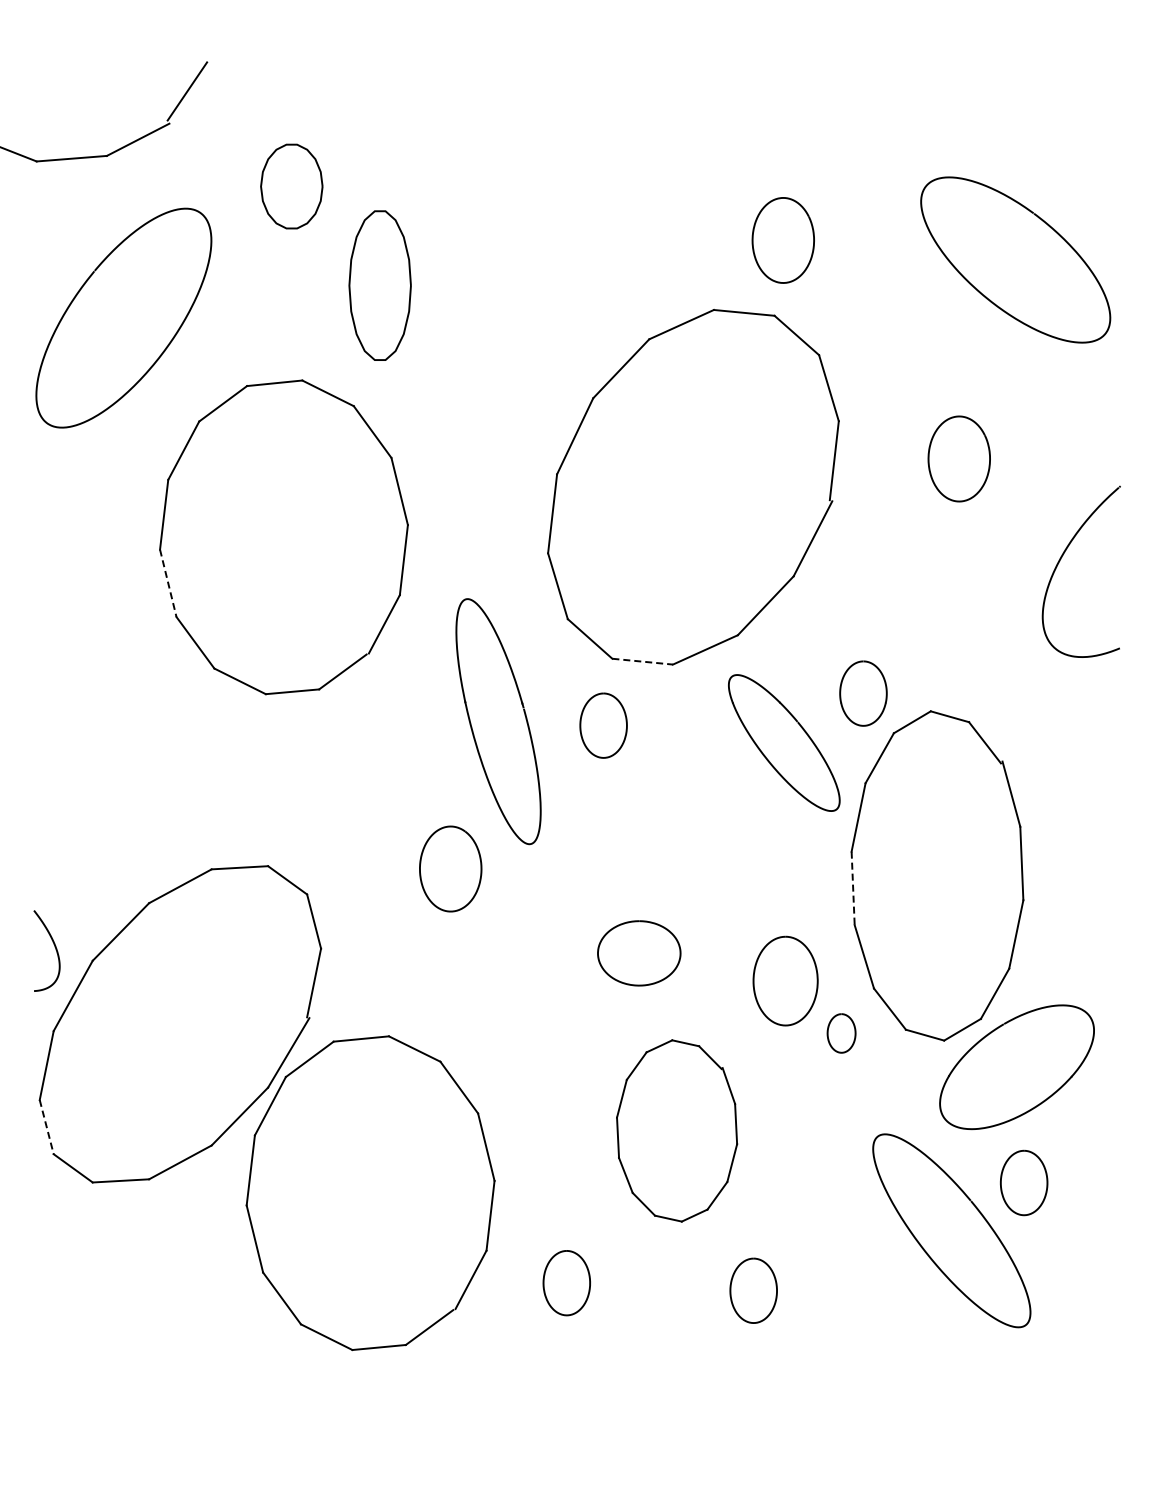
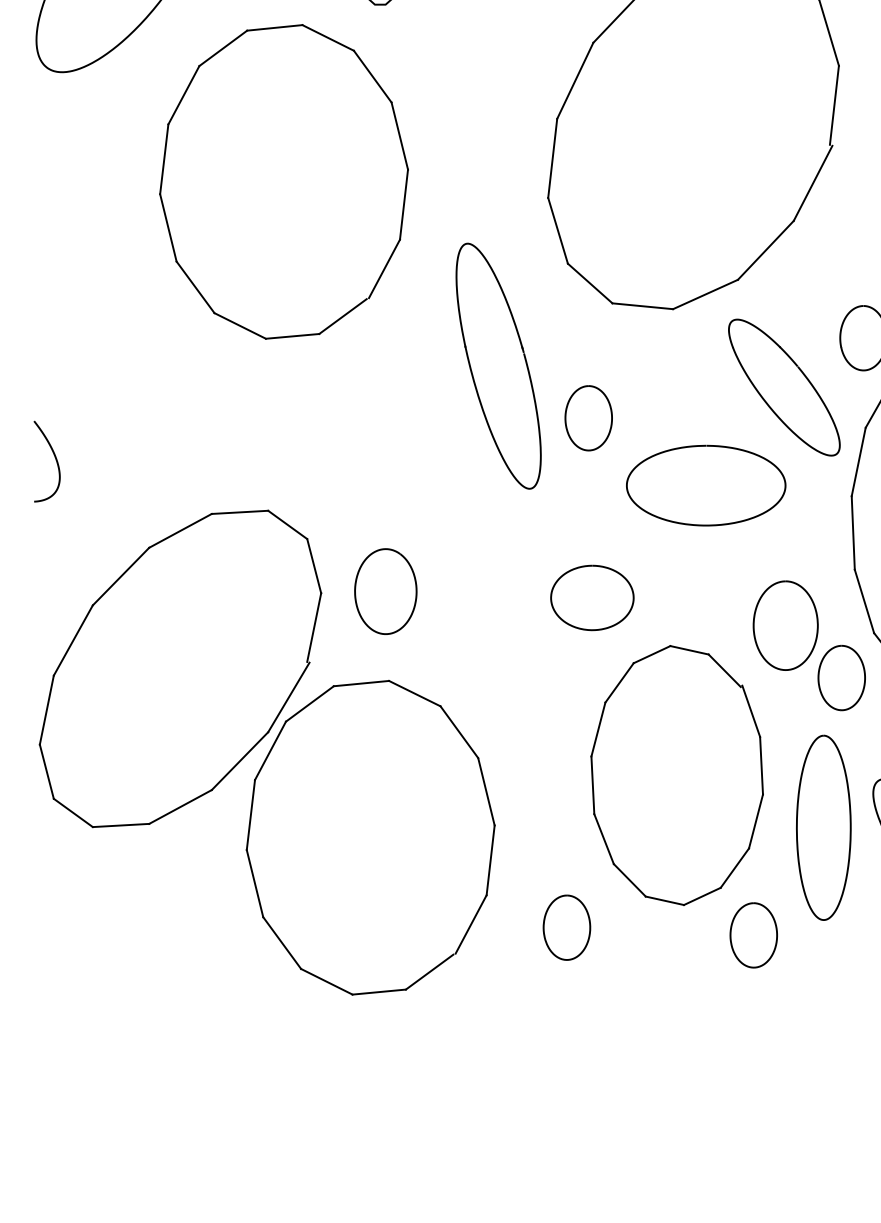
line: (168, 583) -> (168, 228), dashed -> solid
line: (643, 661) -> (643, 306), dashed -> solid
curve: (581, 725) -> (566, 418), moved
curve: (705, 802) -> (705, 447), added
curve: (421, 863) -> (356, 586), moved
line: (853, 888) -> (853, 533), dashed -> solid
curve: (54, 947) -> (54, 458), moved
curve: (639, 984) -> (592, 629), moved
part: (841, 1033) -> (841, 678), size x1.67
line: (46, 1127) -> (46, 772), dashed -> solid
part: (676, 1130) -> (676, 775), size x1.43
curve: (797, 1183) -> (797, 828), added

